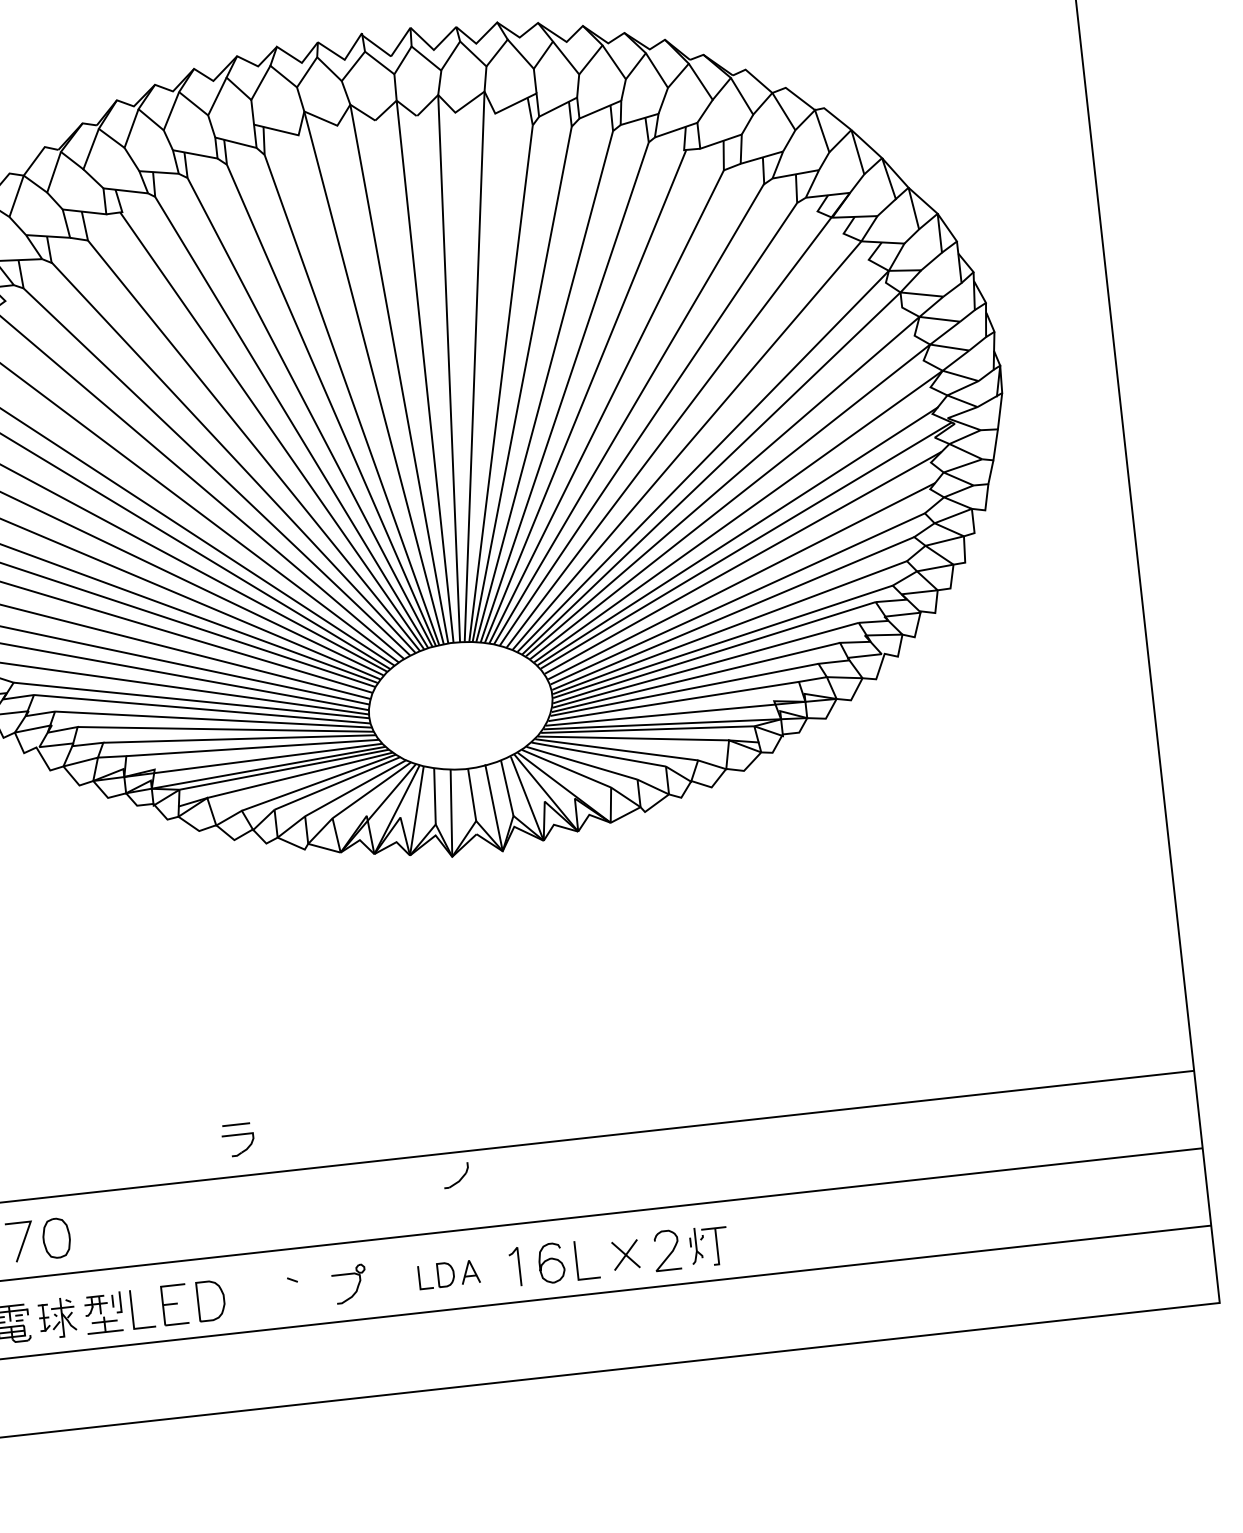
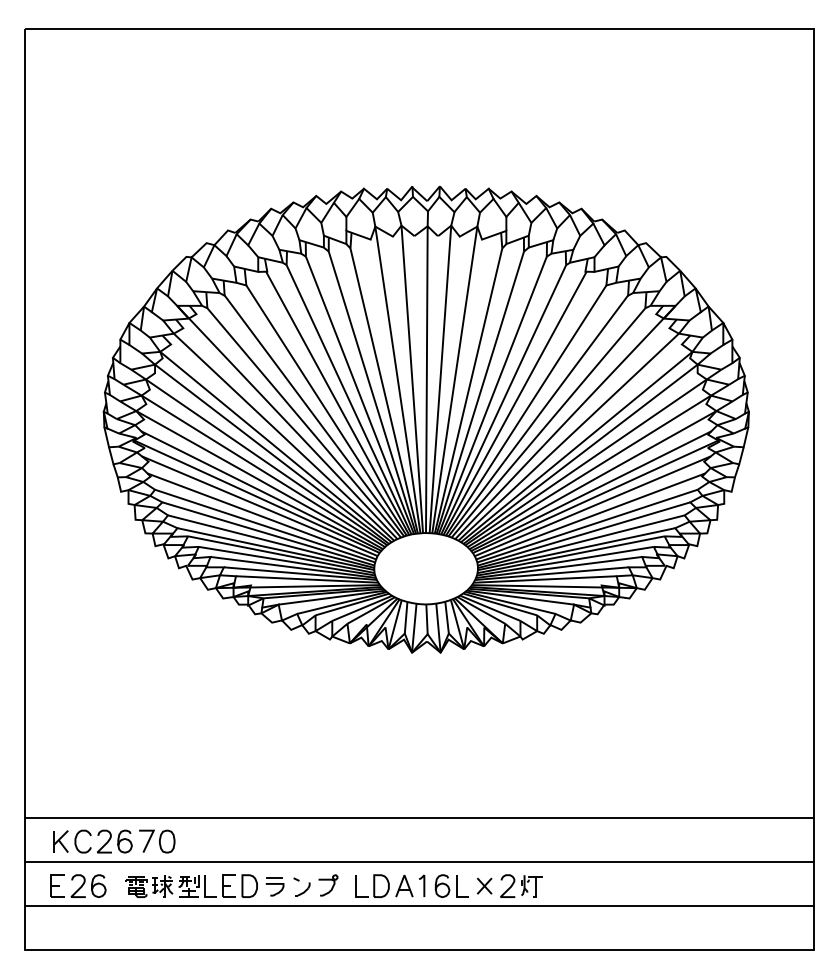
part: (237, 1139) -> (274, 886), moved
part: (456, 1176) -> (302, 889), moved
part: (448, 1273) -> (384, 885), size x1.67

